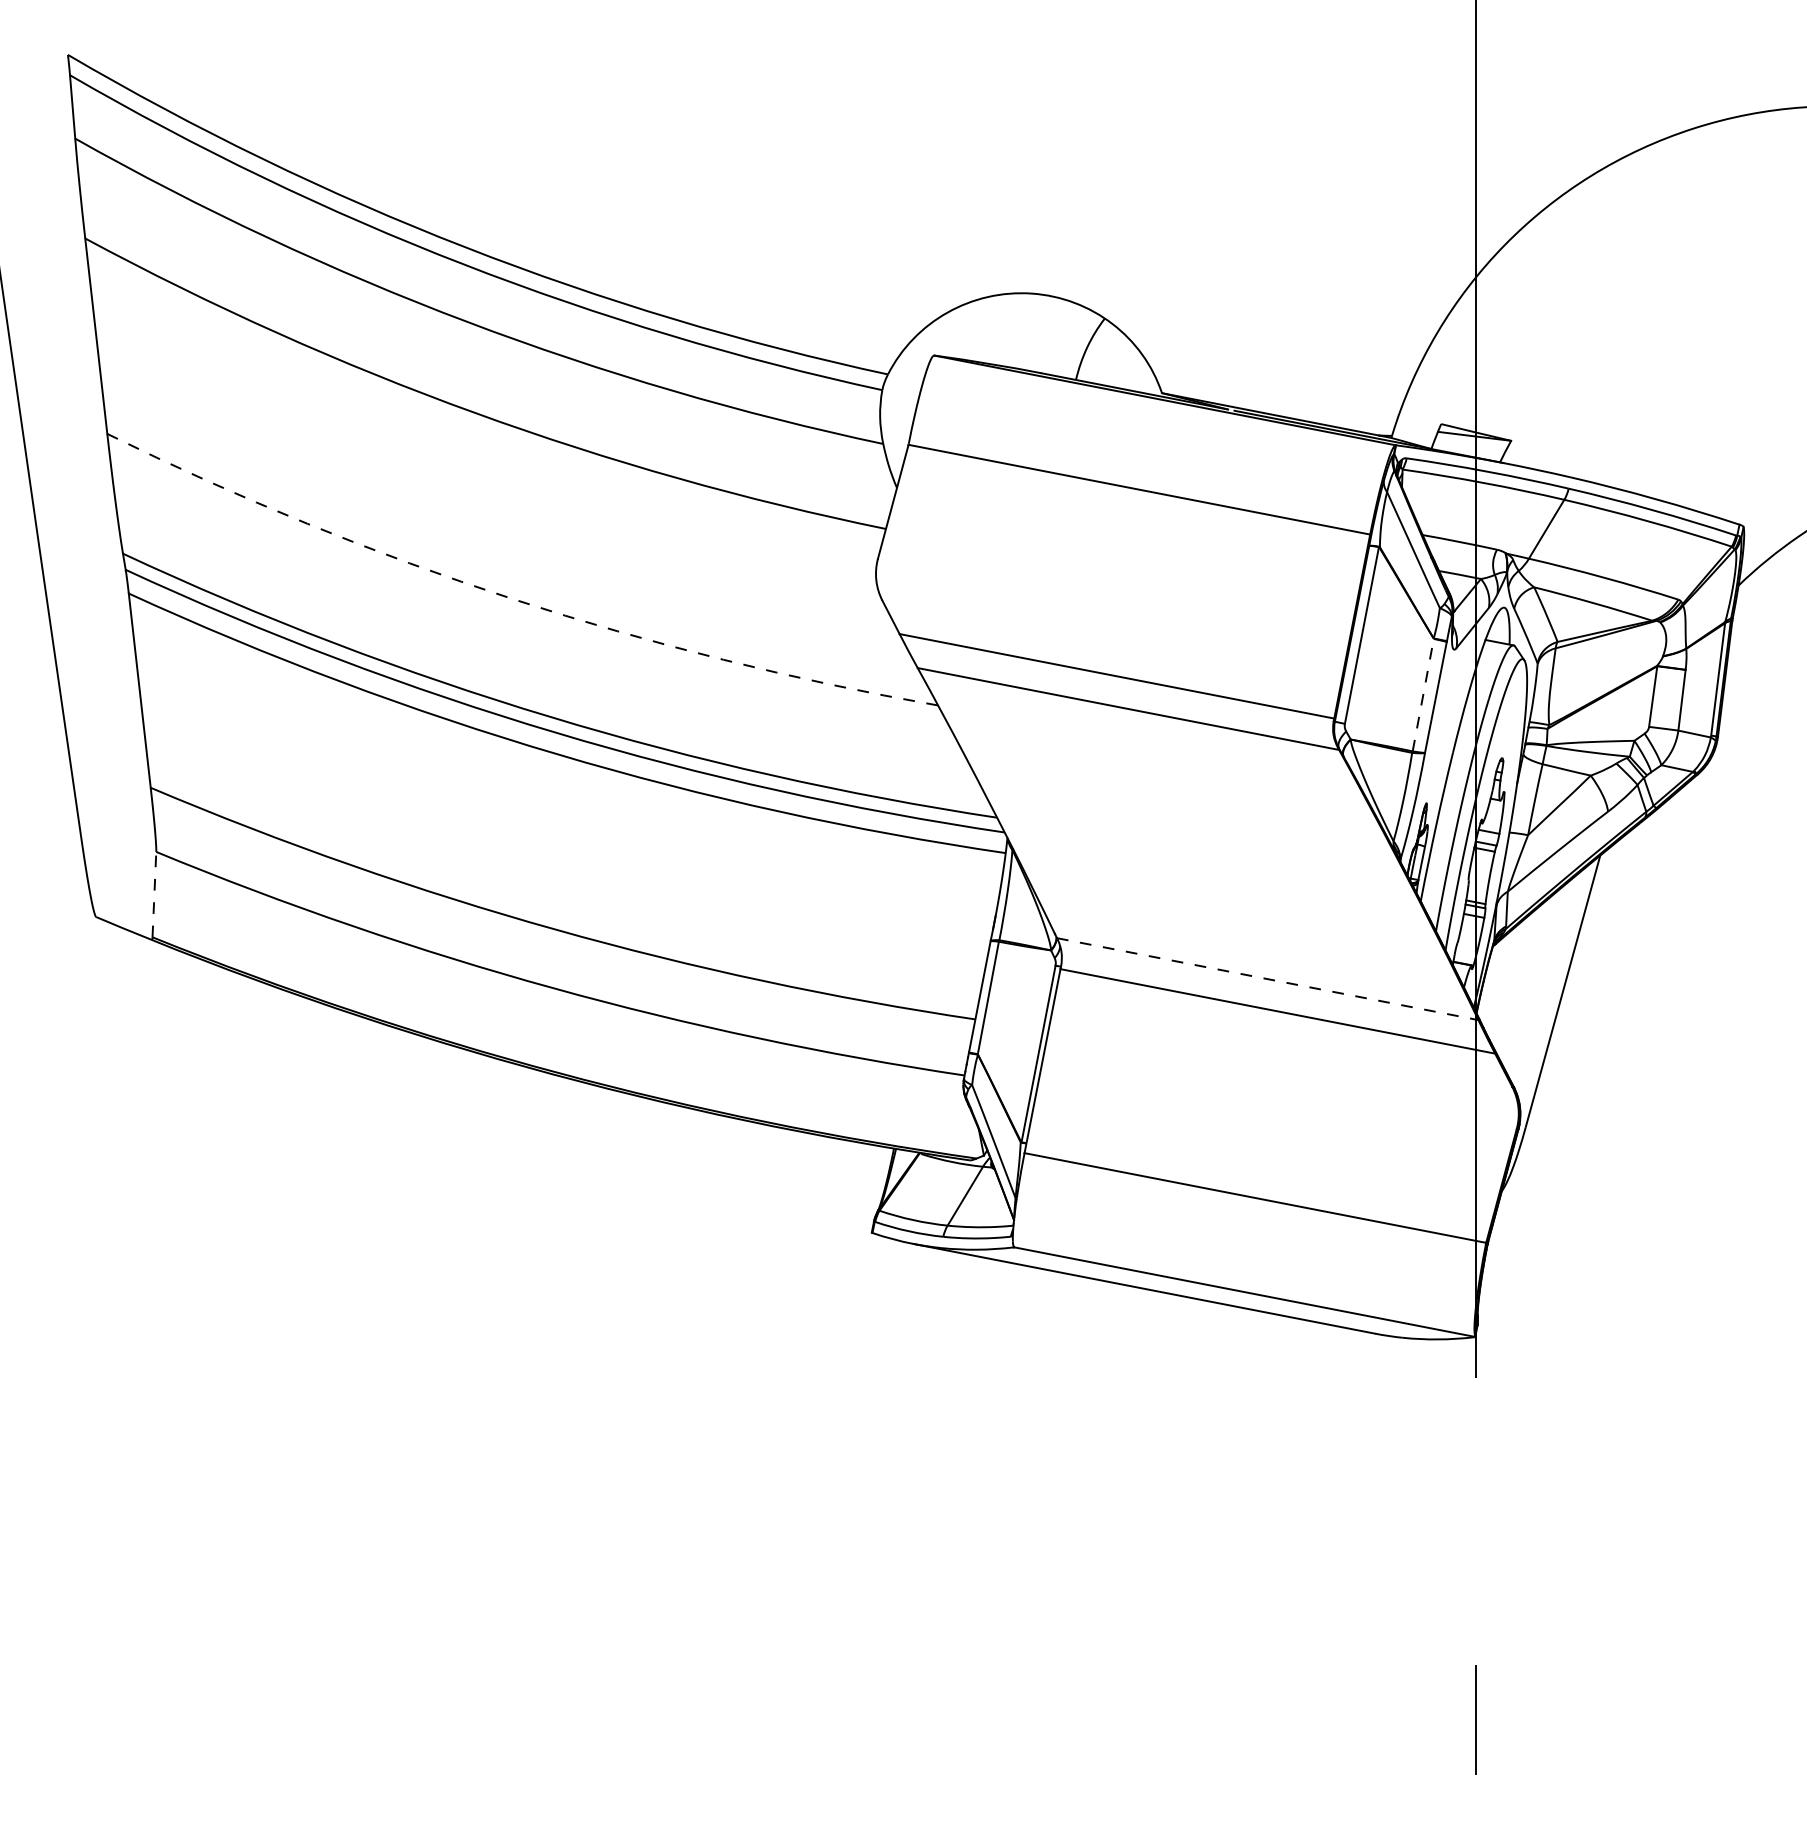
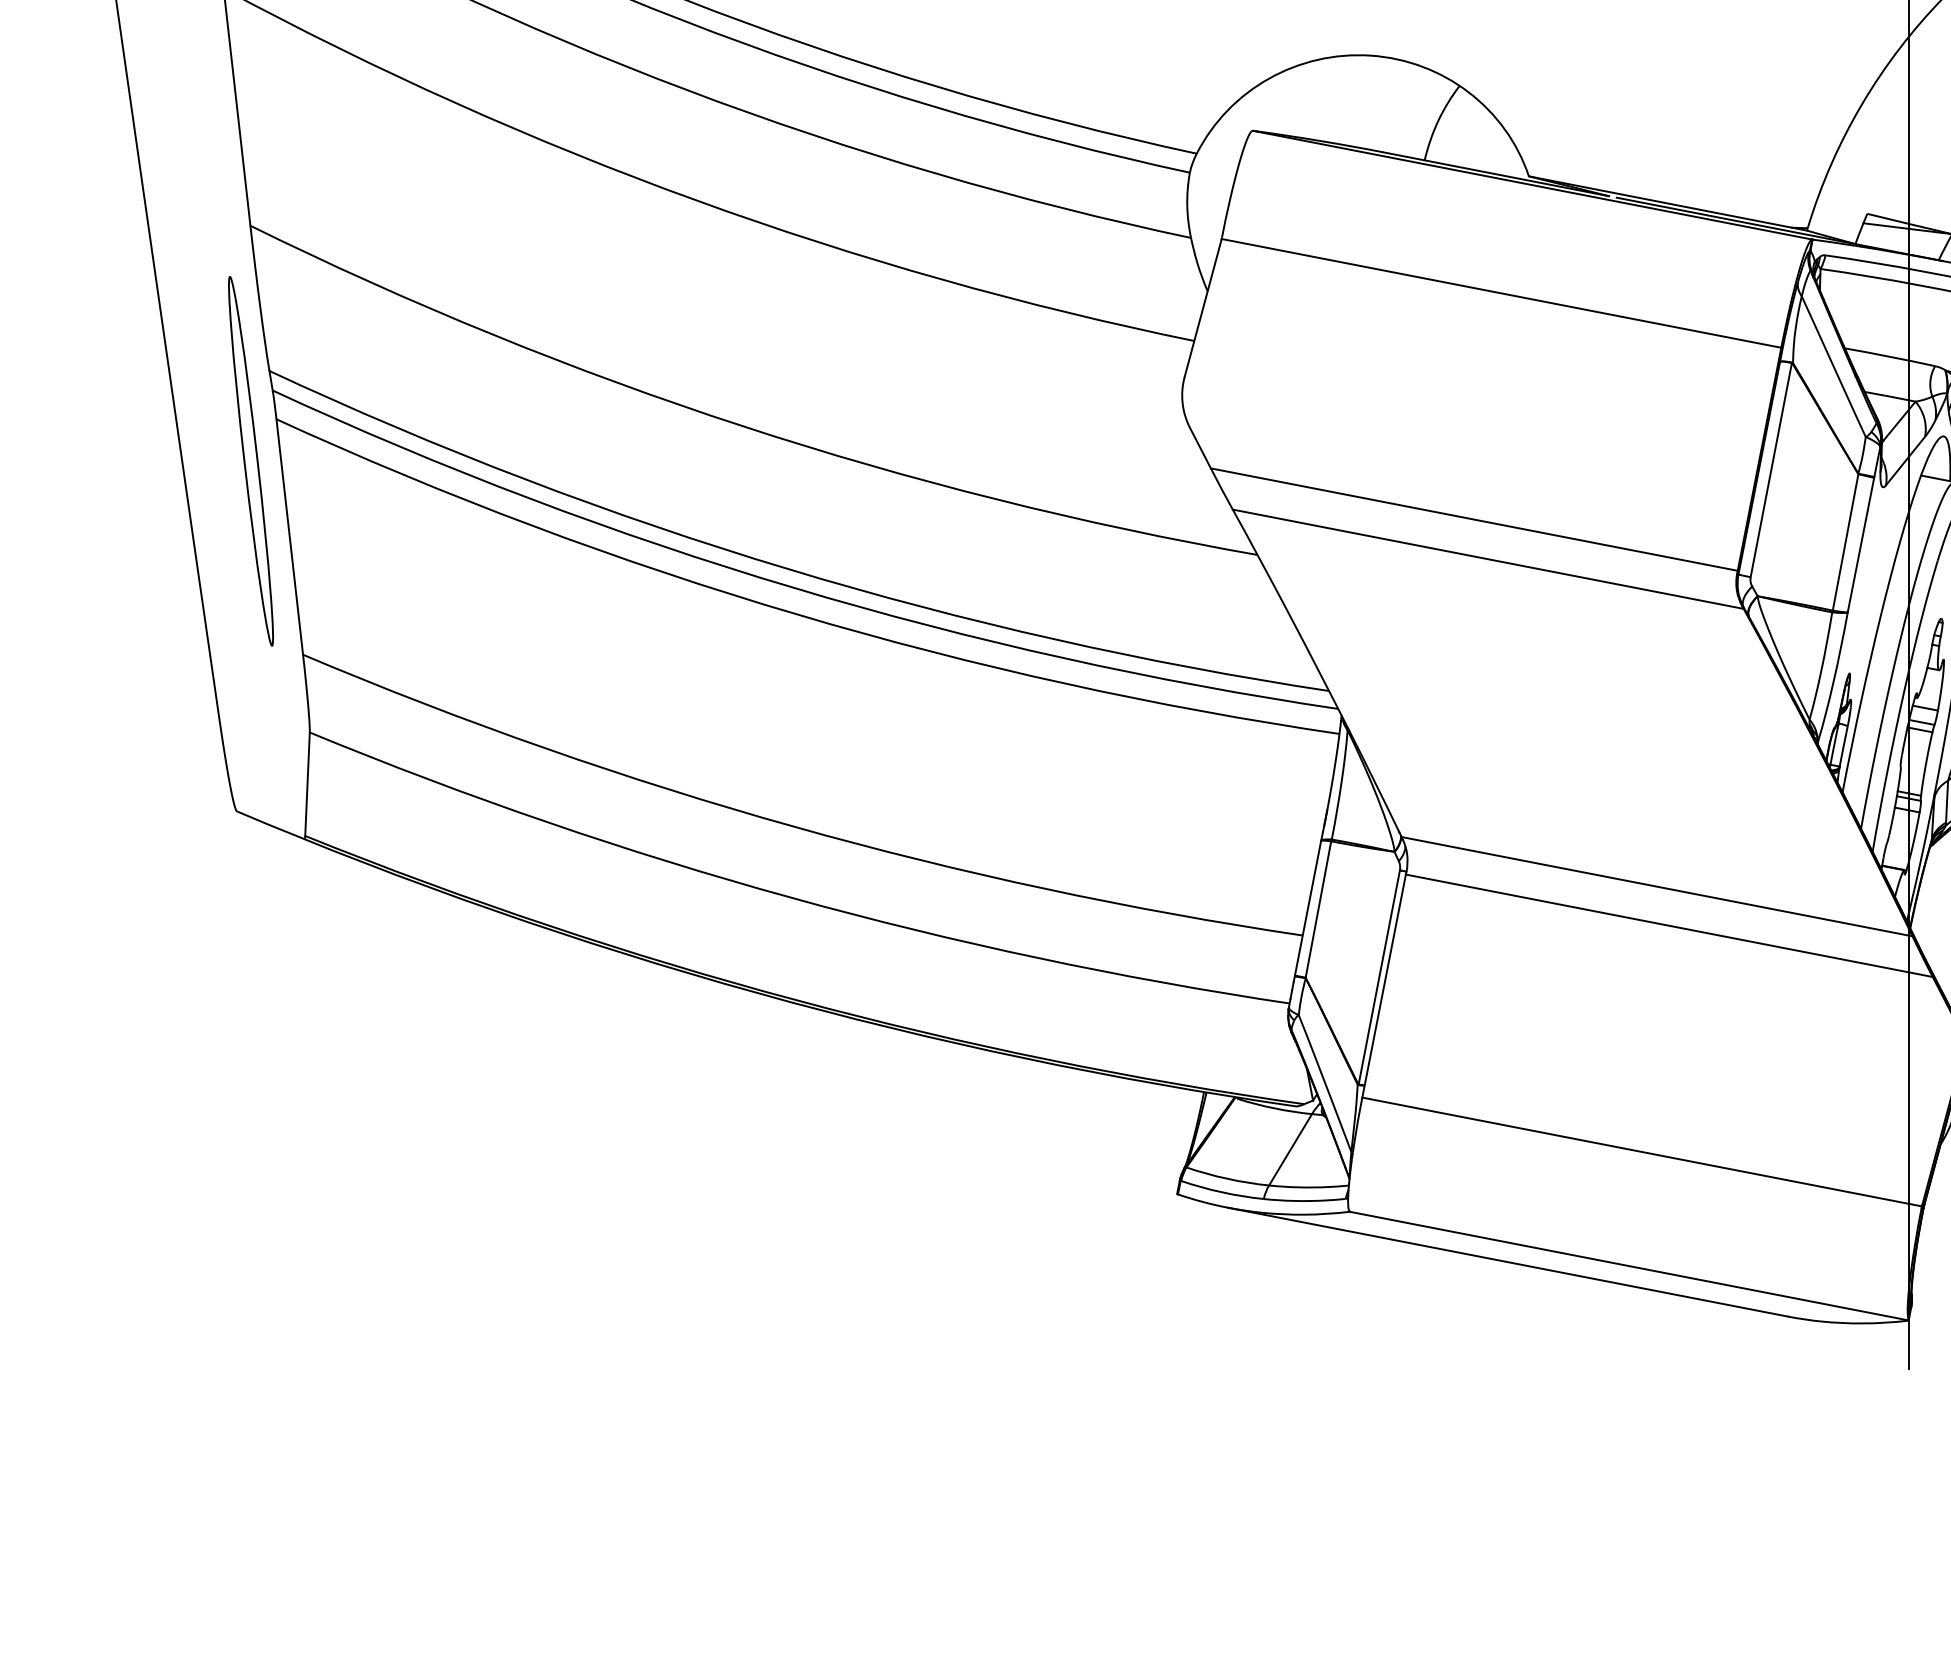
arc: (513, 599) -> (742, 426), dashed -> solid
part: (107, 628) -> (250, 461), added
line: (1423, 694) -> (1845, 541), dashed -> solid
line: (154, 894) -> (307, 784), dashed -> solid
line: (1267, 979) -> (1656, 887), dashed -> solid

